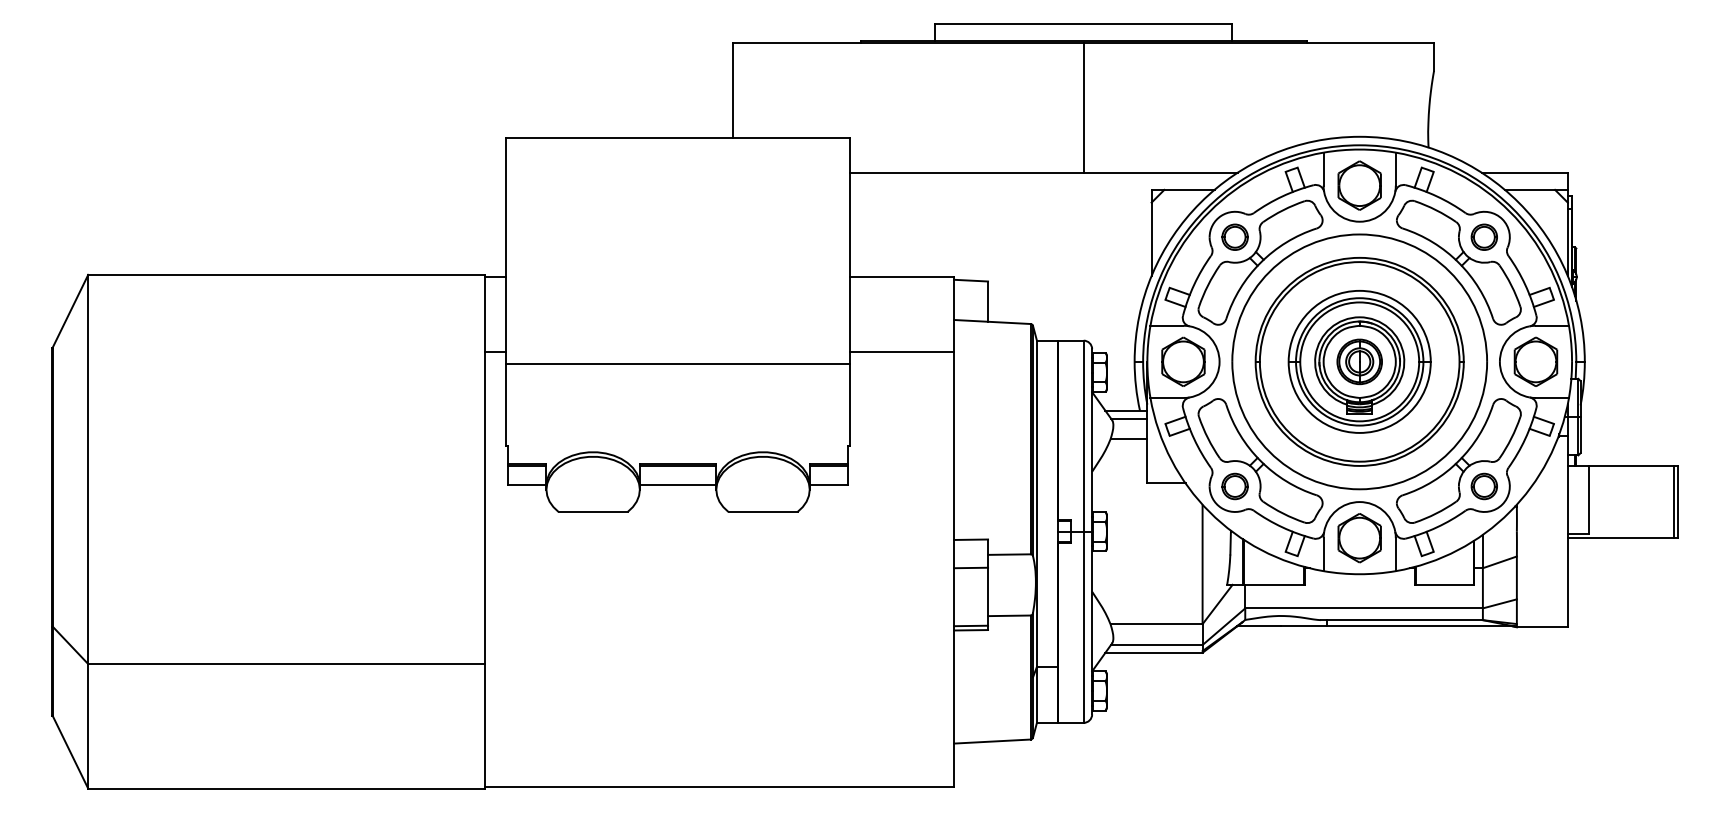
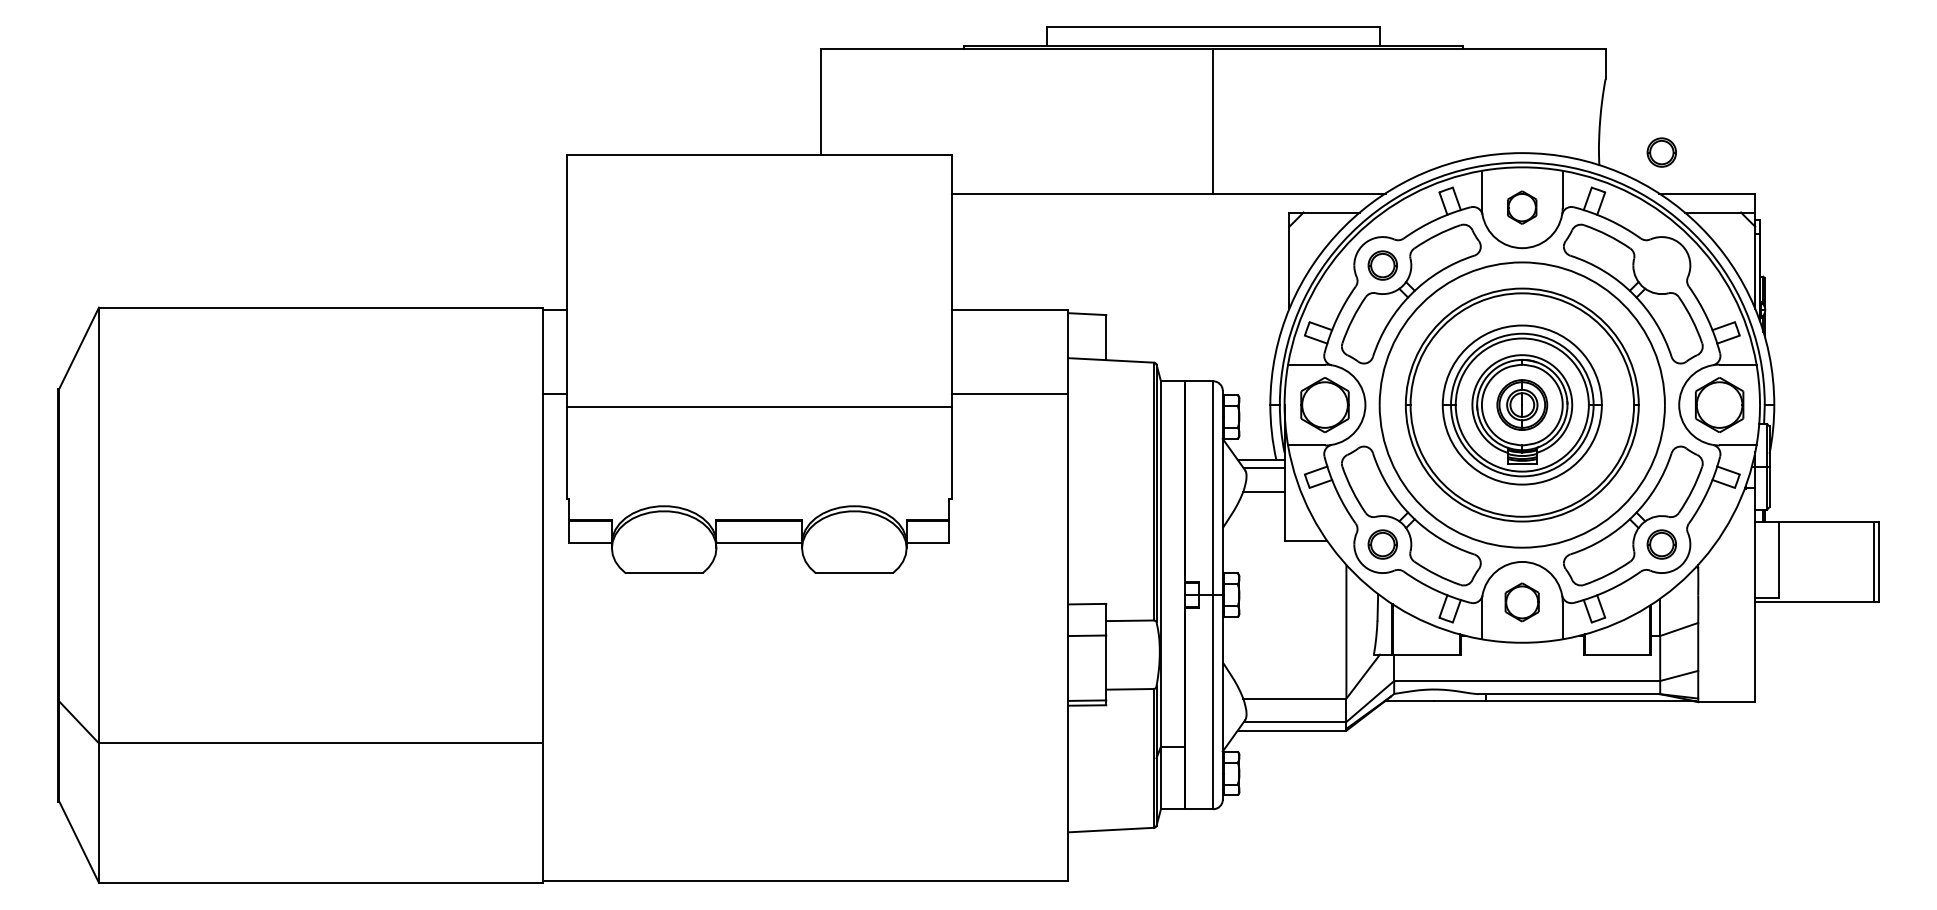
part: (1358, 185) -> (1521, 207), size x0.6
part: (1484, 237) -> (1661, 152), moved
part: (1358, 538) -> (1521, 602), size x0.7

